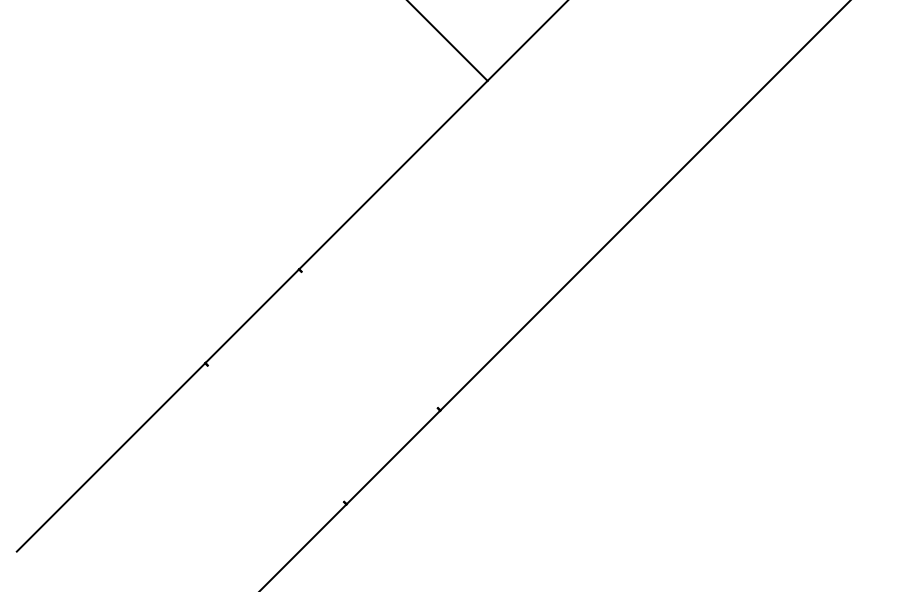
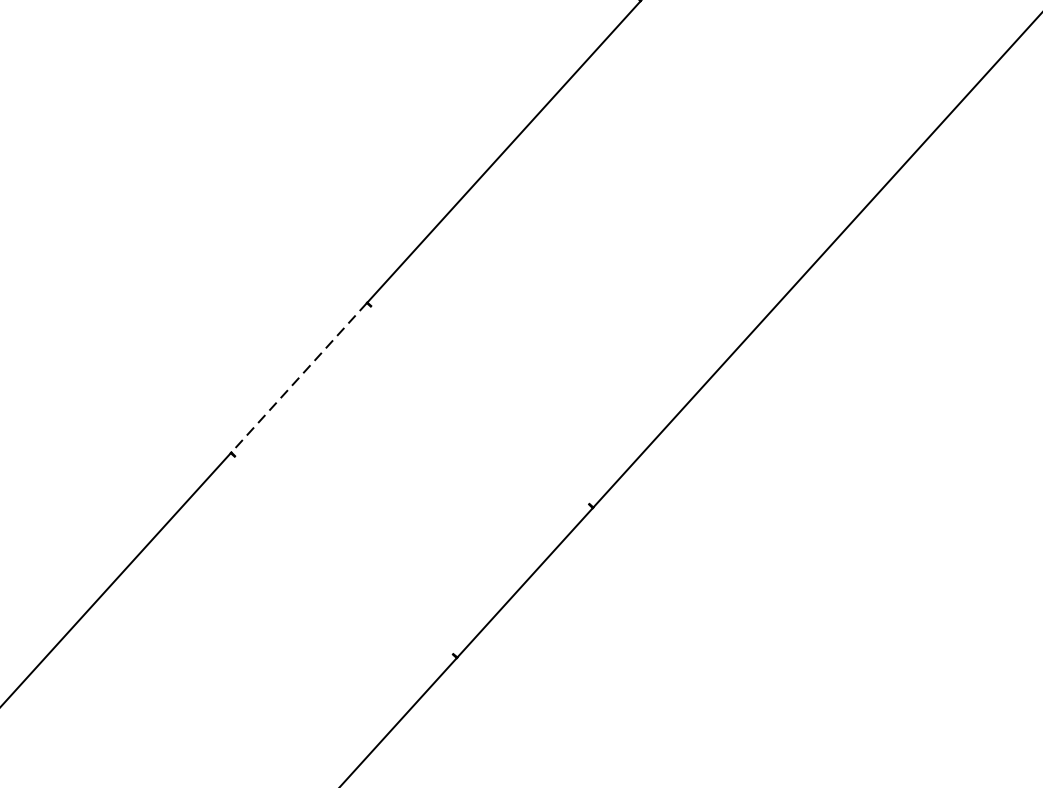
line: (251, 316) -> (298, 378), solid -> dashed

